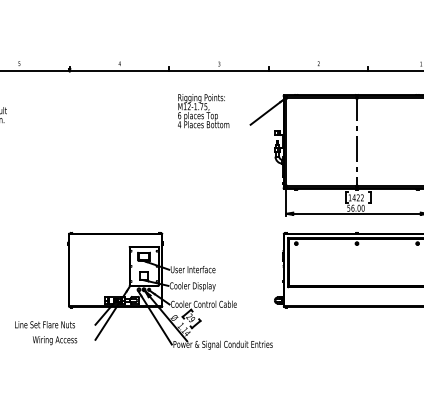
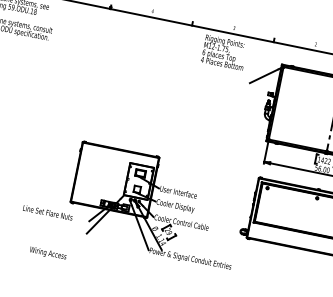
text: (203, 111) -> (224, 52), moved
text: (54, 340) -> (47, 253), moved

